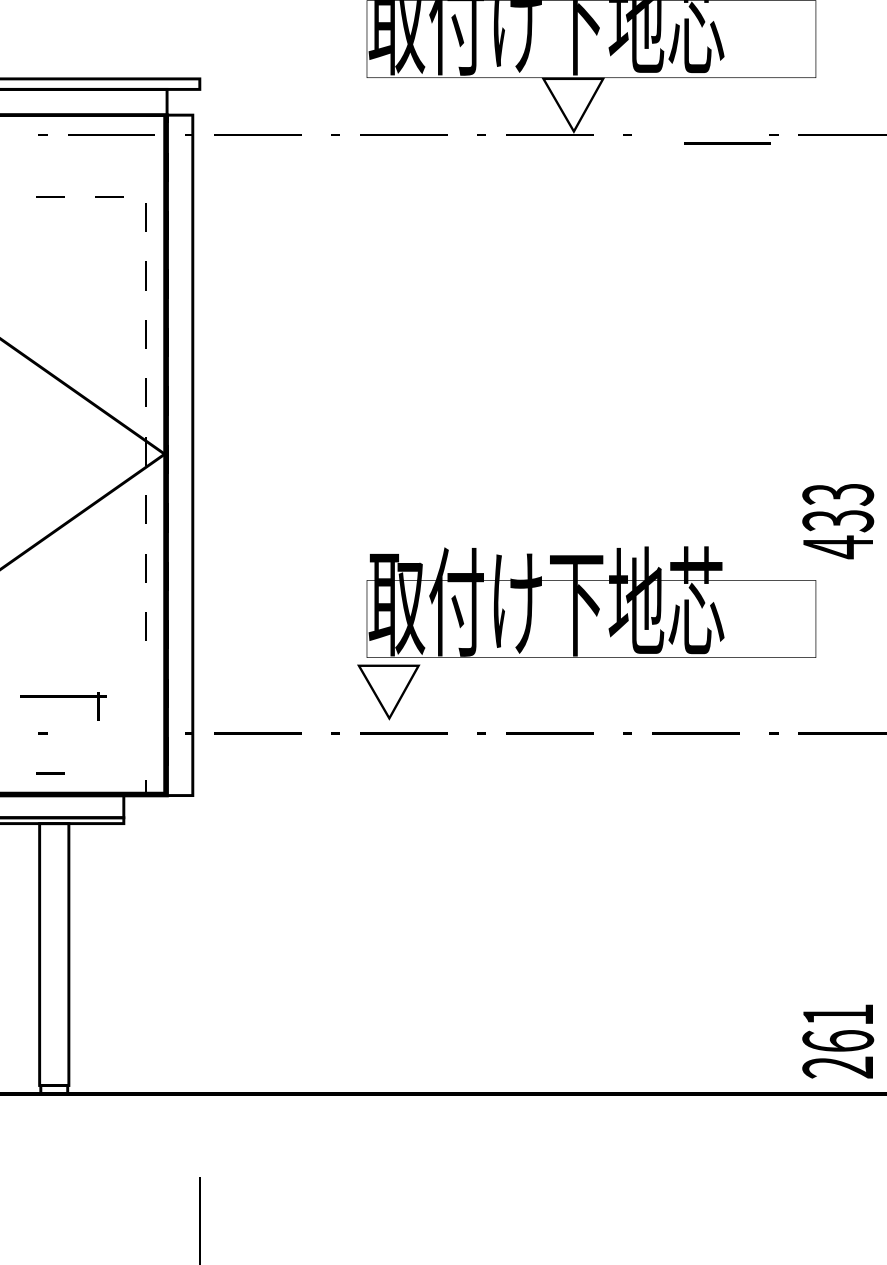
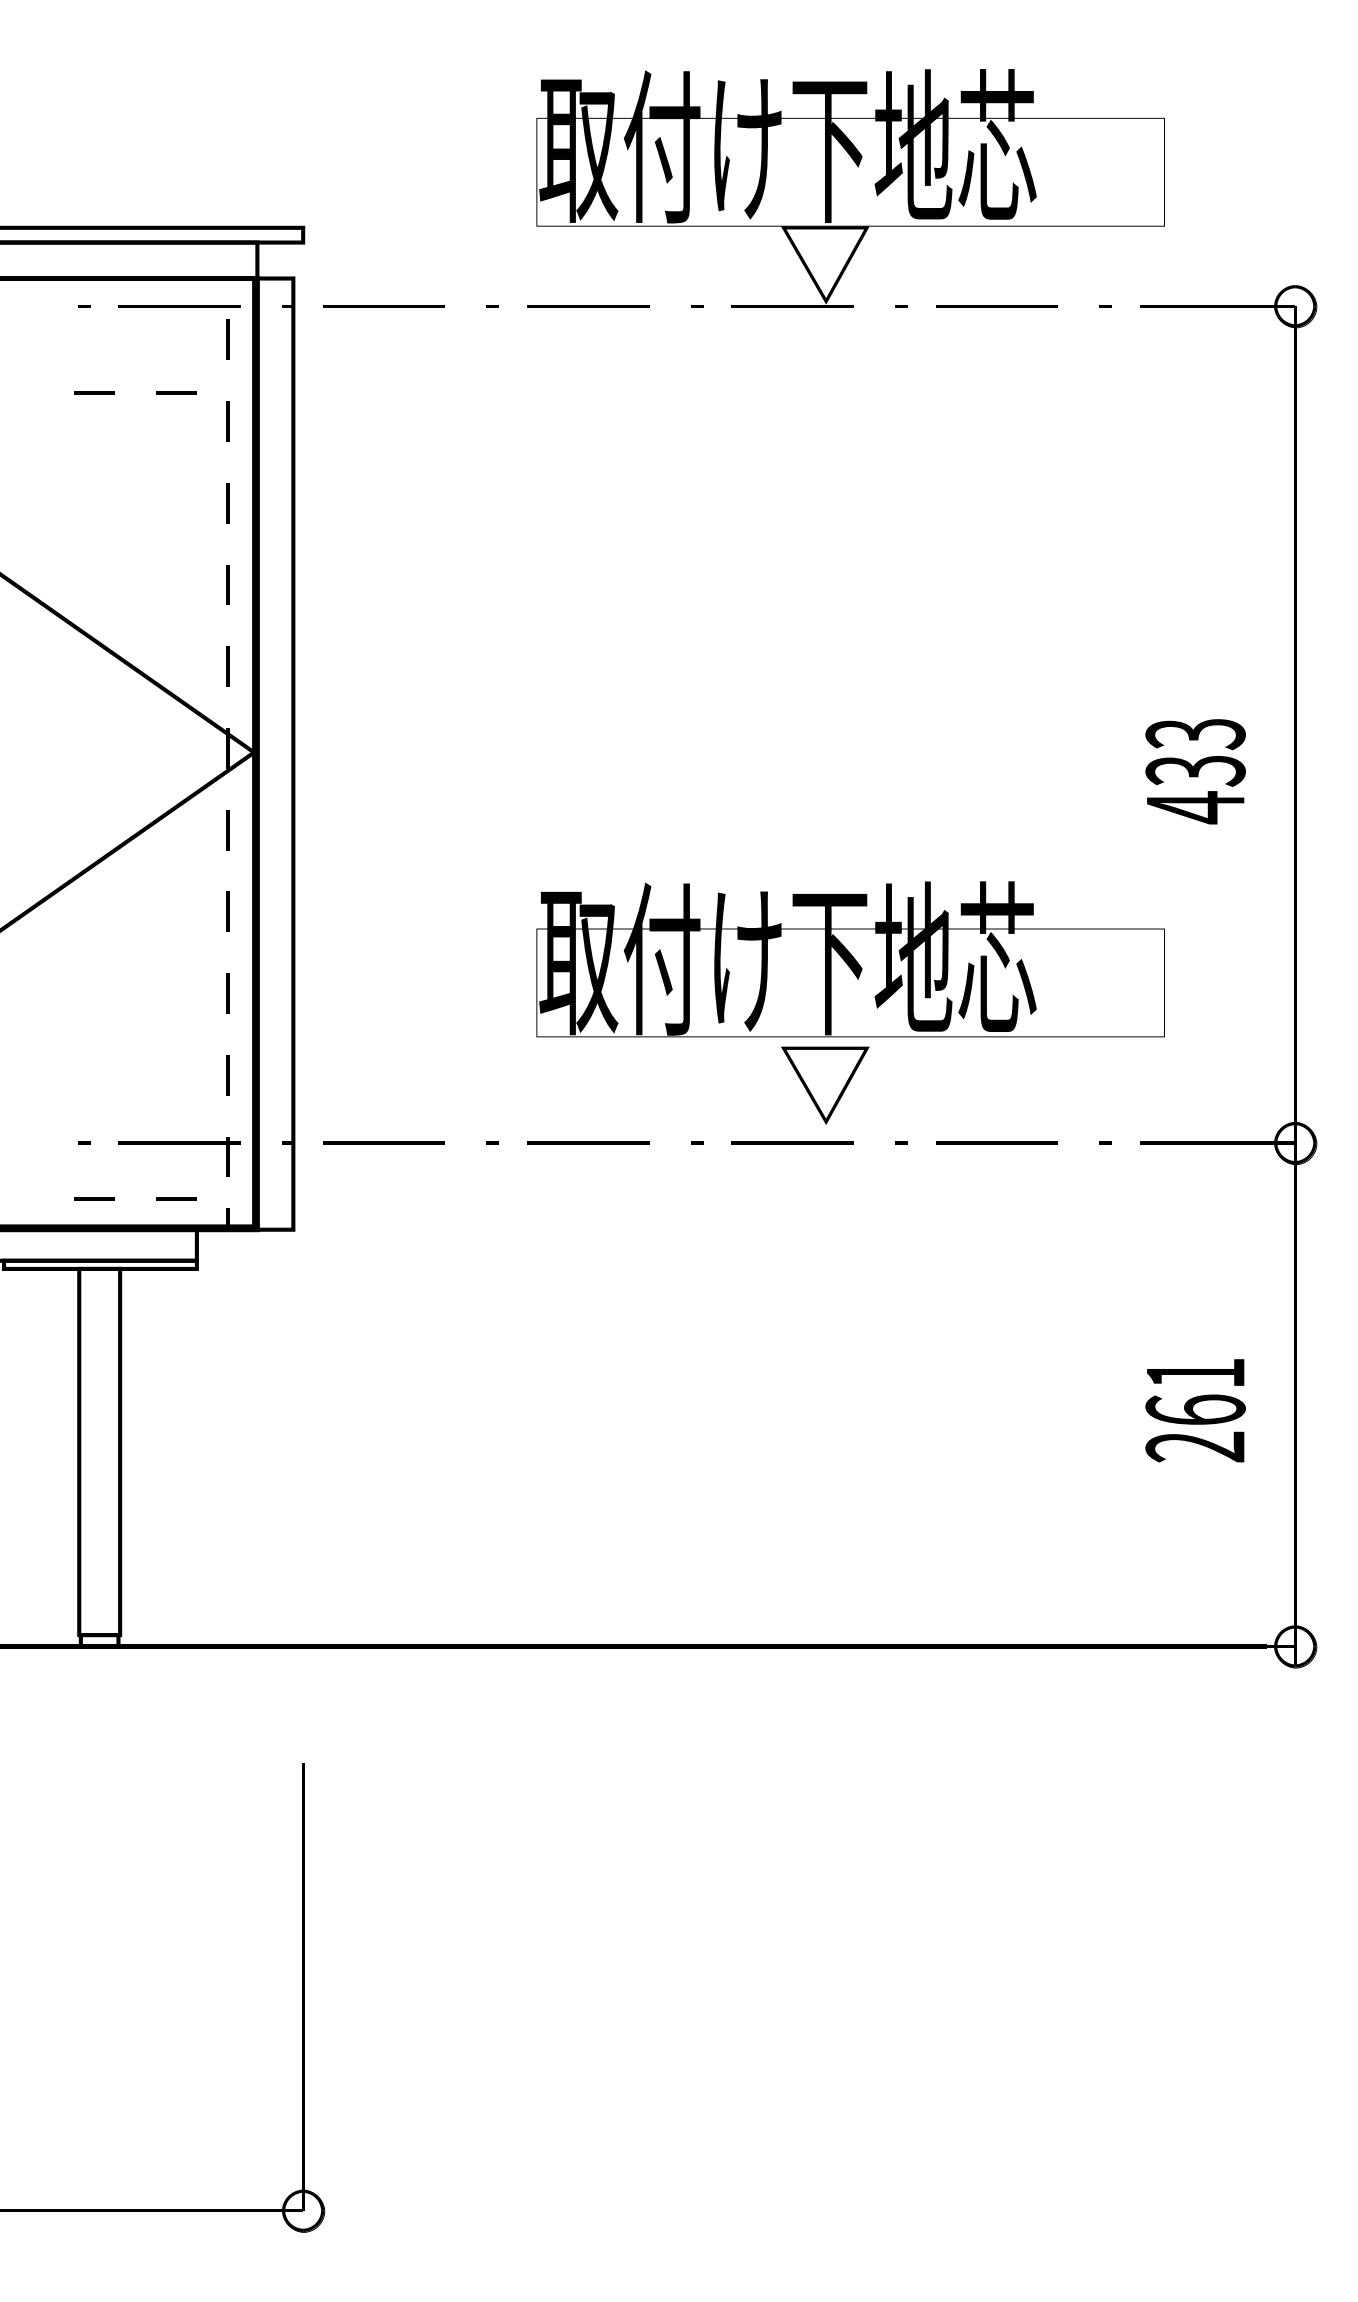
line: (727, 143) -> (996, 306), moved
line: (145, 158) -> (227, 339), added
text: (838, 521) -> (1195, 771), moved
line: (145, 685) -> (227, 1075), added
part: (388, 692) -> (825, 1085), moved
part: (63, 697) -> (179, 1144), moved
line: (109, 773) -> (176, 1198), added
text: (838, 1041) -> (1195, 1410), moved

